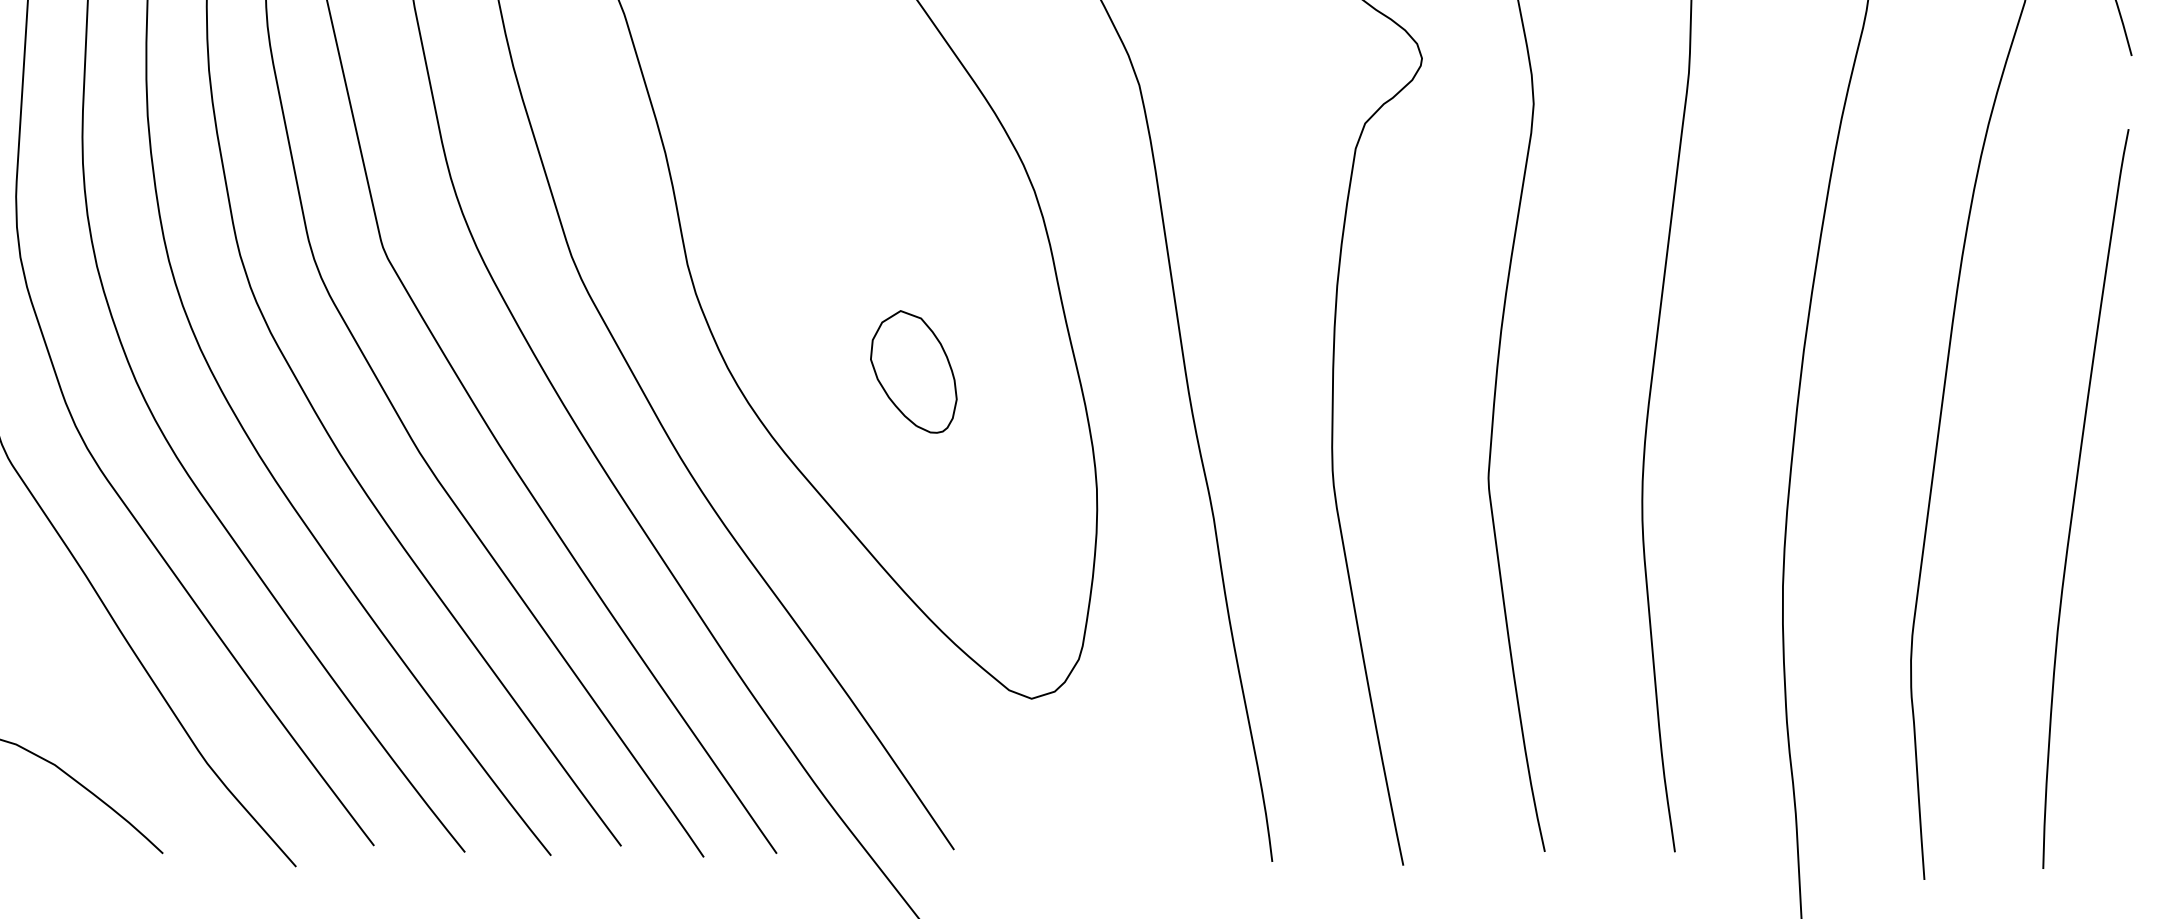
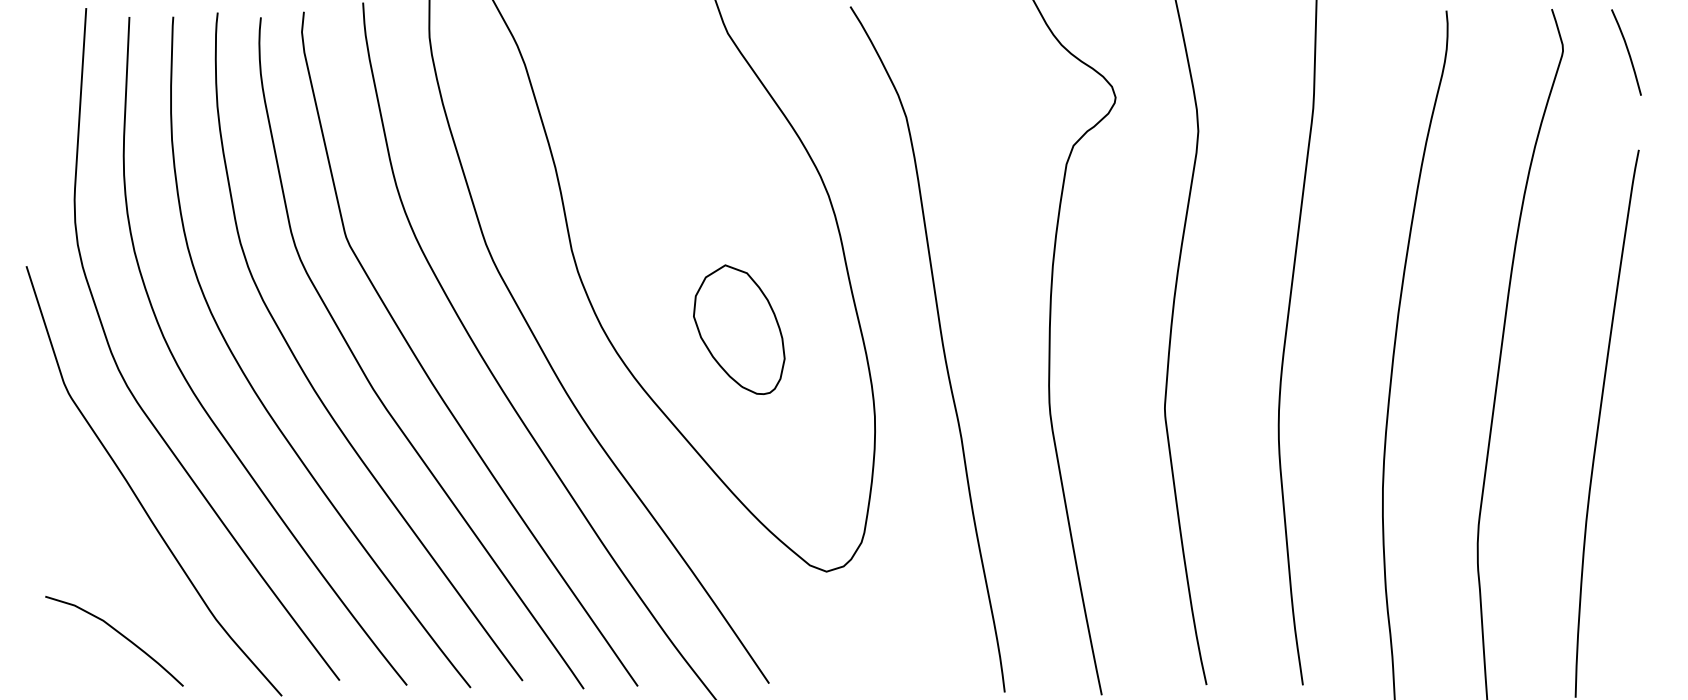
part: (914, 371) -> (739, 329), size x1.43

